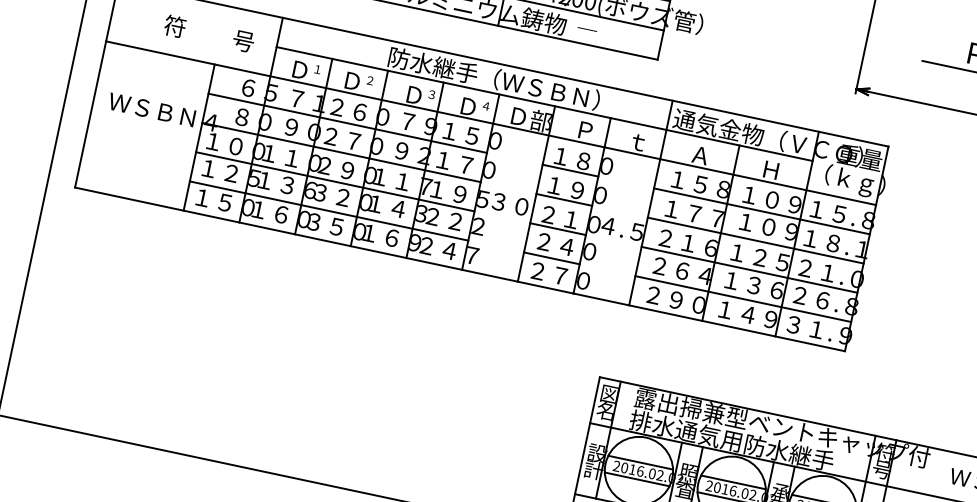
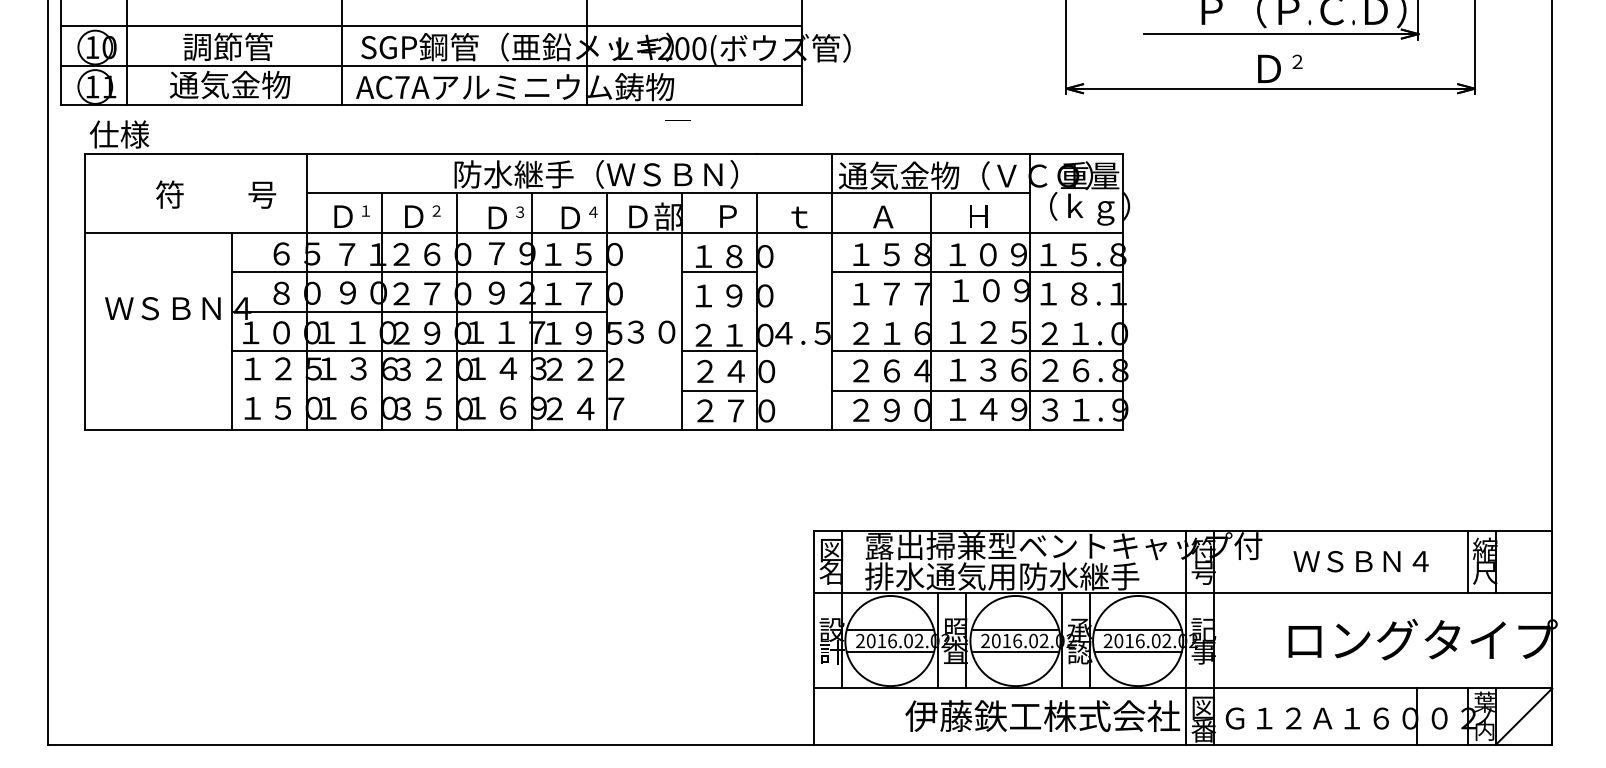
text: (587, 29) -> (677, 120), moved
line: (564, 199) -> (719, 311), removed
line: (329, 211) -> (419, 390), removed
line: (755, 240) -> (977, 311), removed

